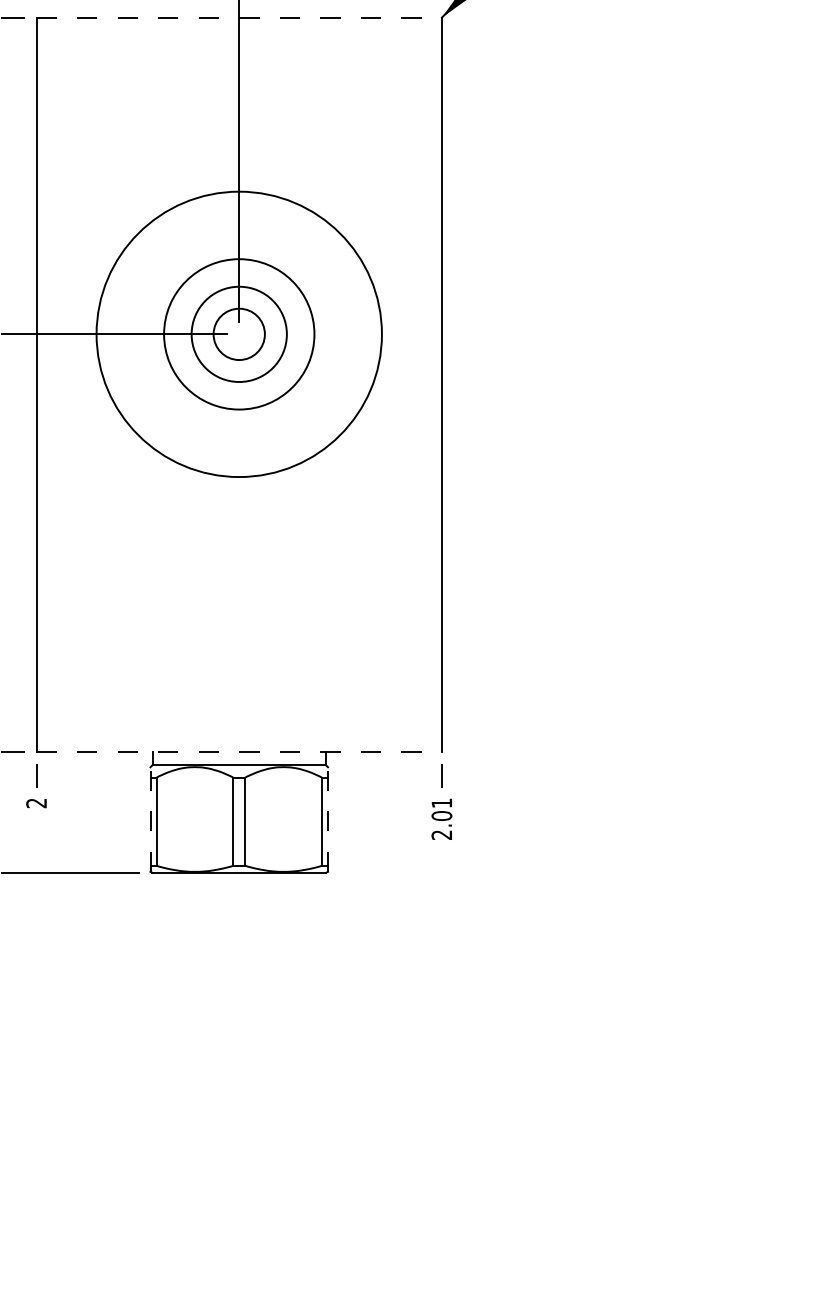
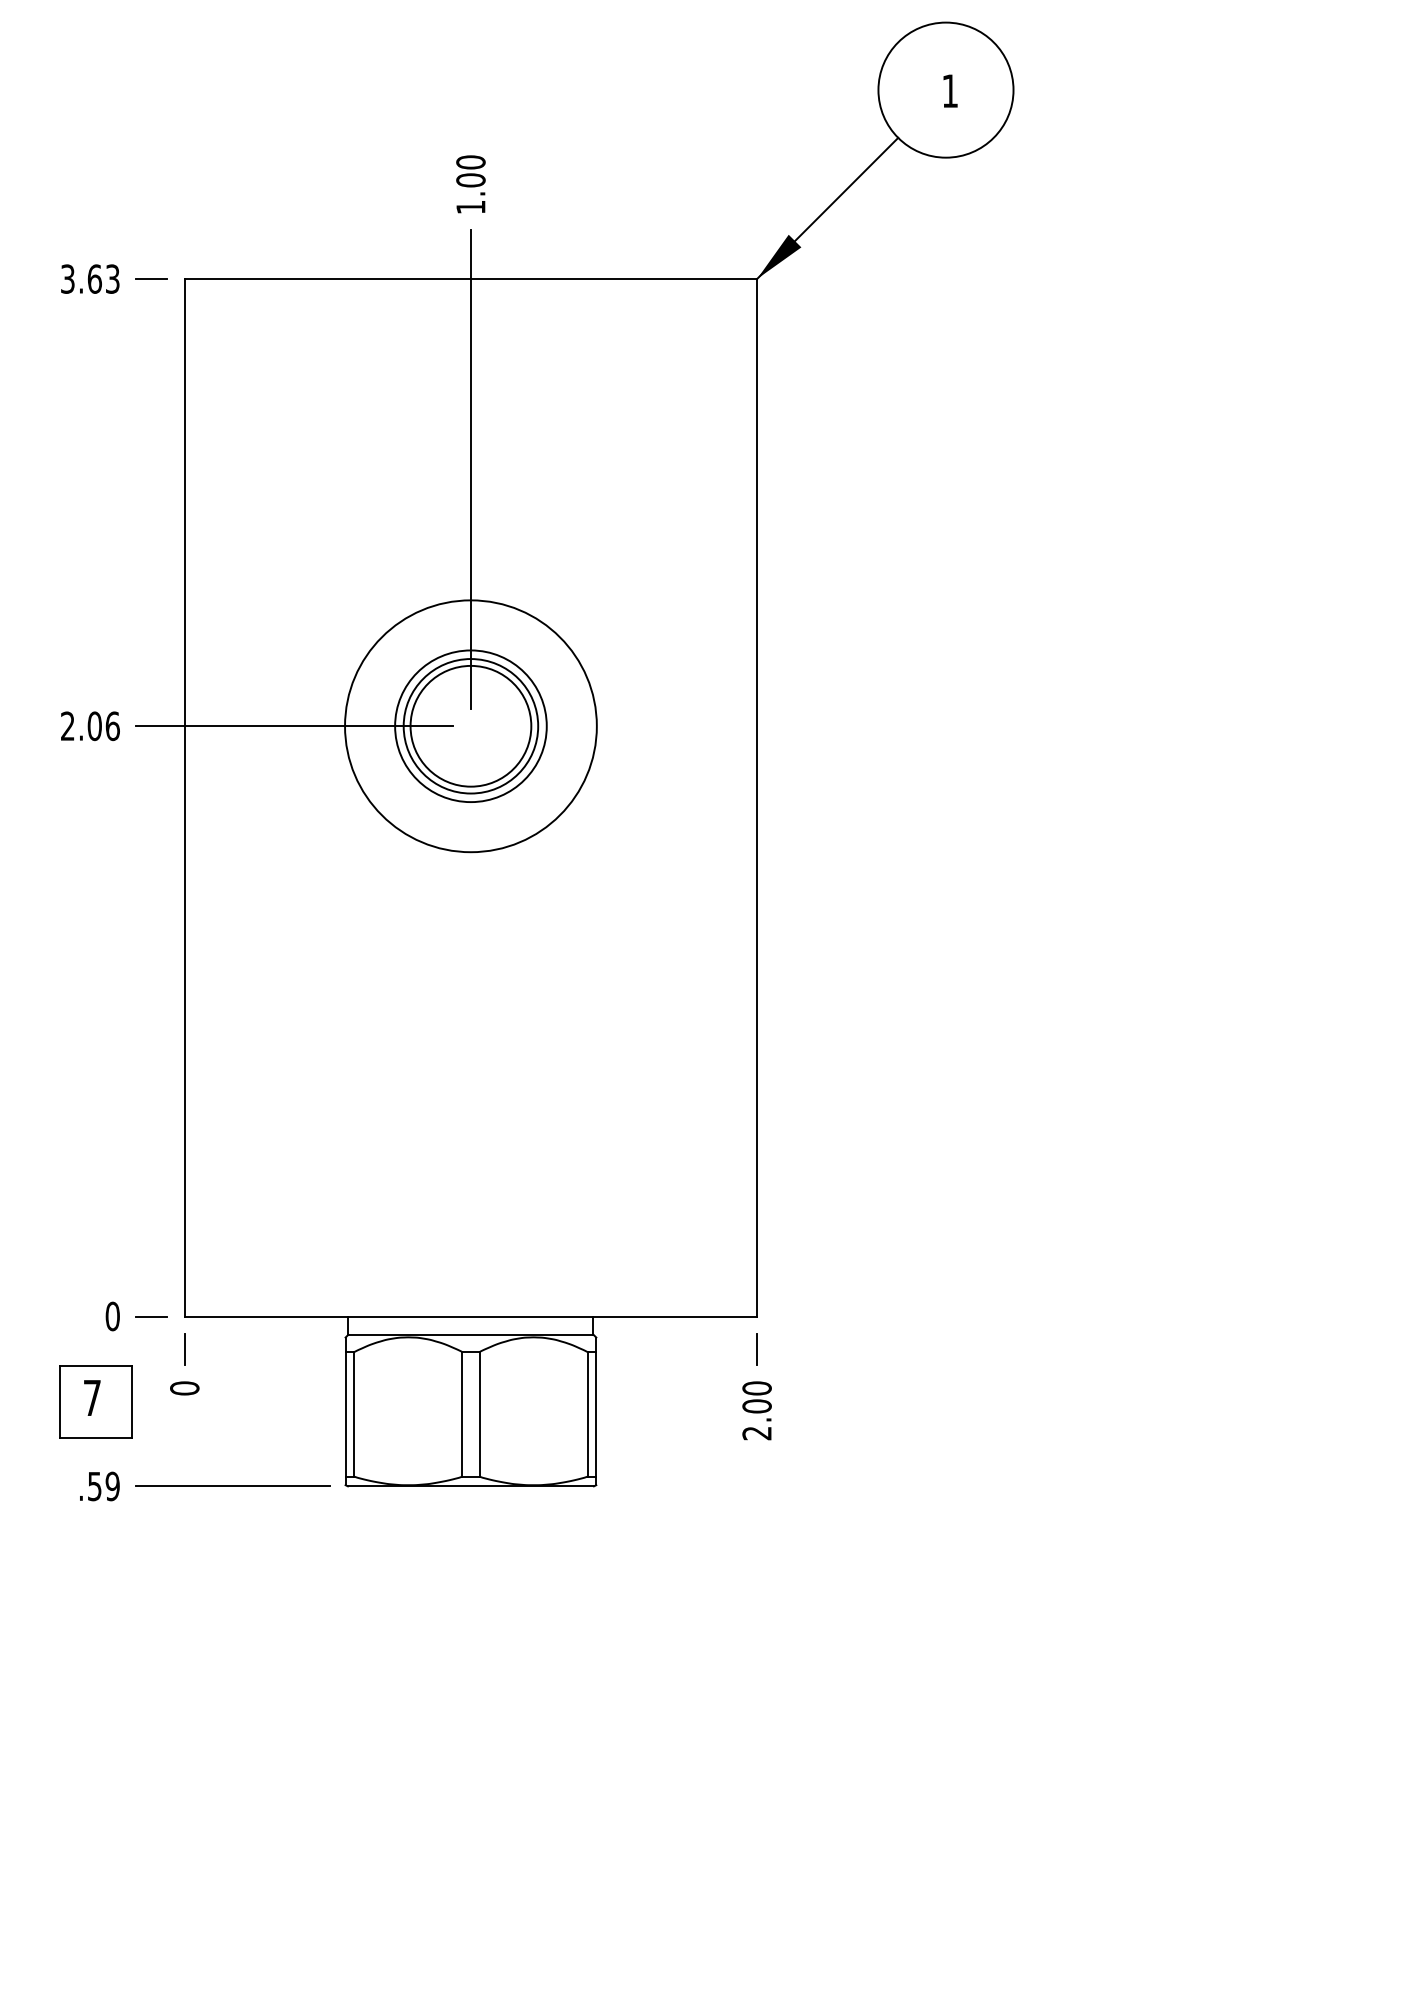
line: (239, 17) -> (471, 279), dashed -> solid
circle: (238, 333) -> (470, 725), size x1.67
circle: (238, 334) -> (470, 726), size x0.62
circle: (238, 334) -> (470, 726), size x0.71
line: (239, 752) -> (471, 1316), dashed -> solid
text: (36, 803) -> (184, 1388), 2 -> 0
text: (441, 803) -> (756, 1388), 2.01 -> 2.00
line: (150, 819) -> (345, 1411), dashed -> solid
line: (328, 819) -> (596, 1411), dashed -> solid

